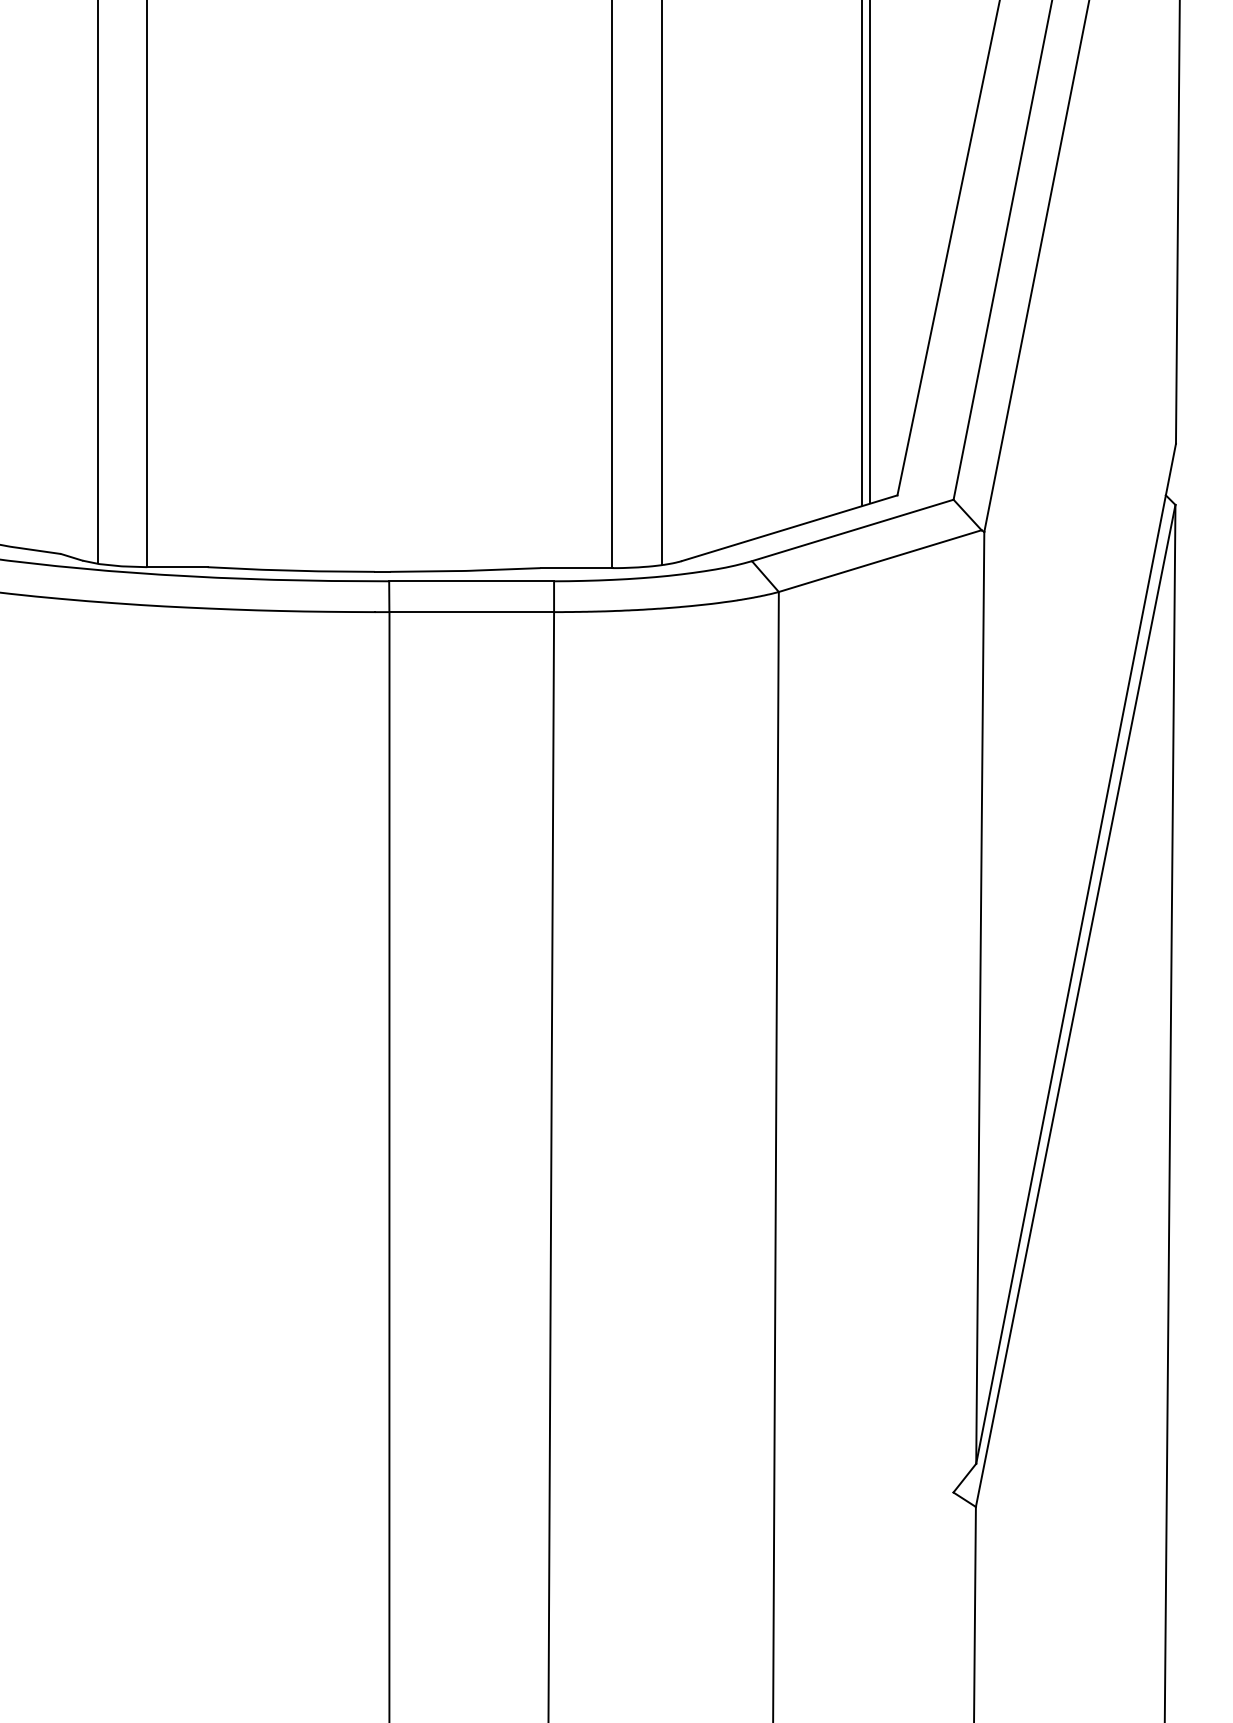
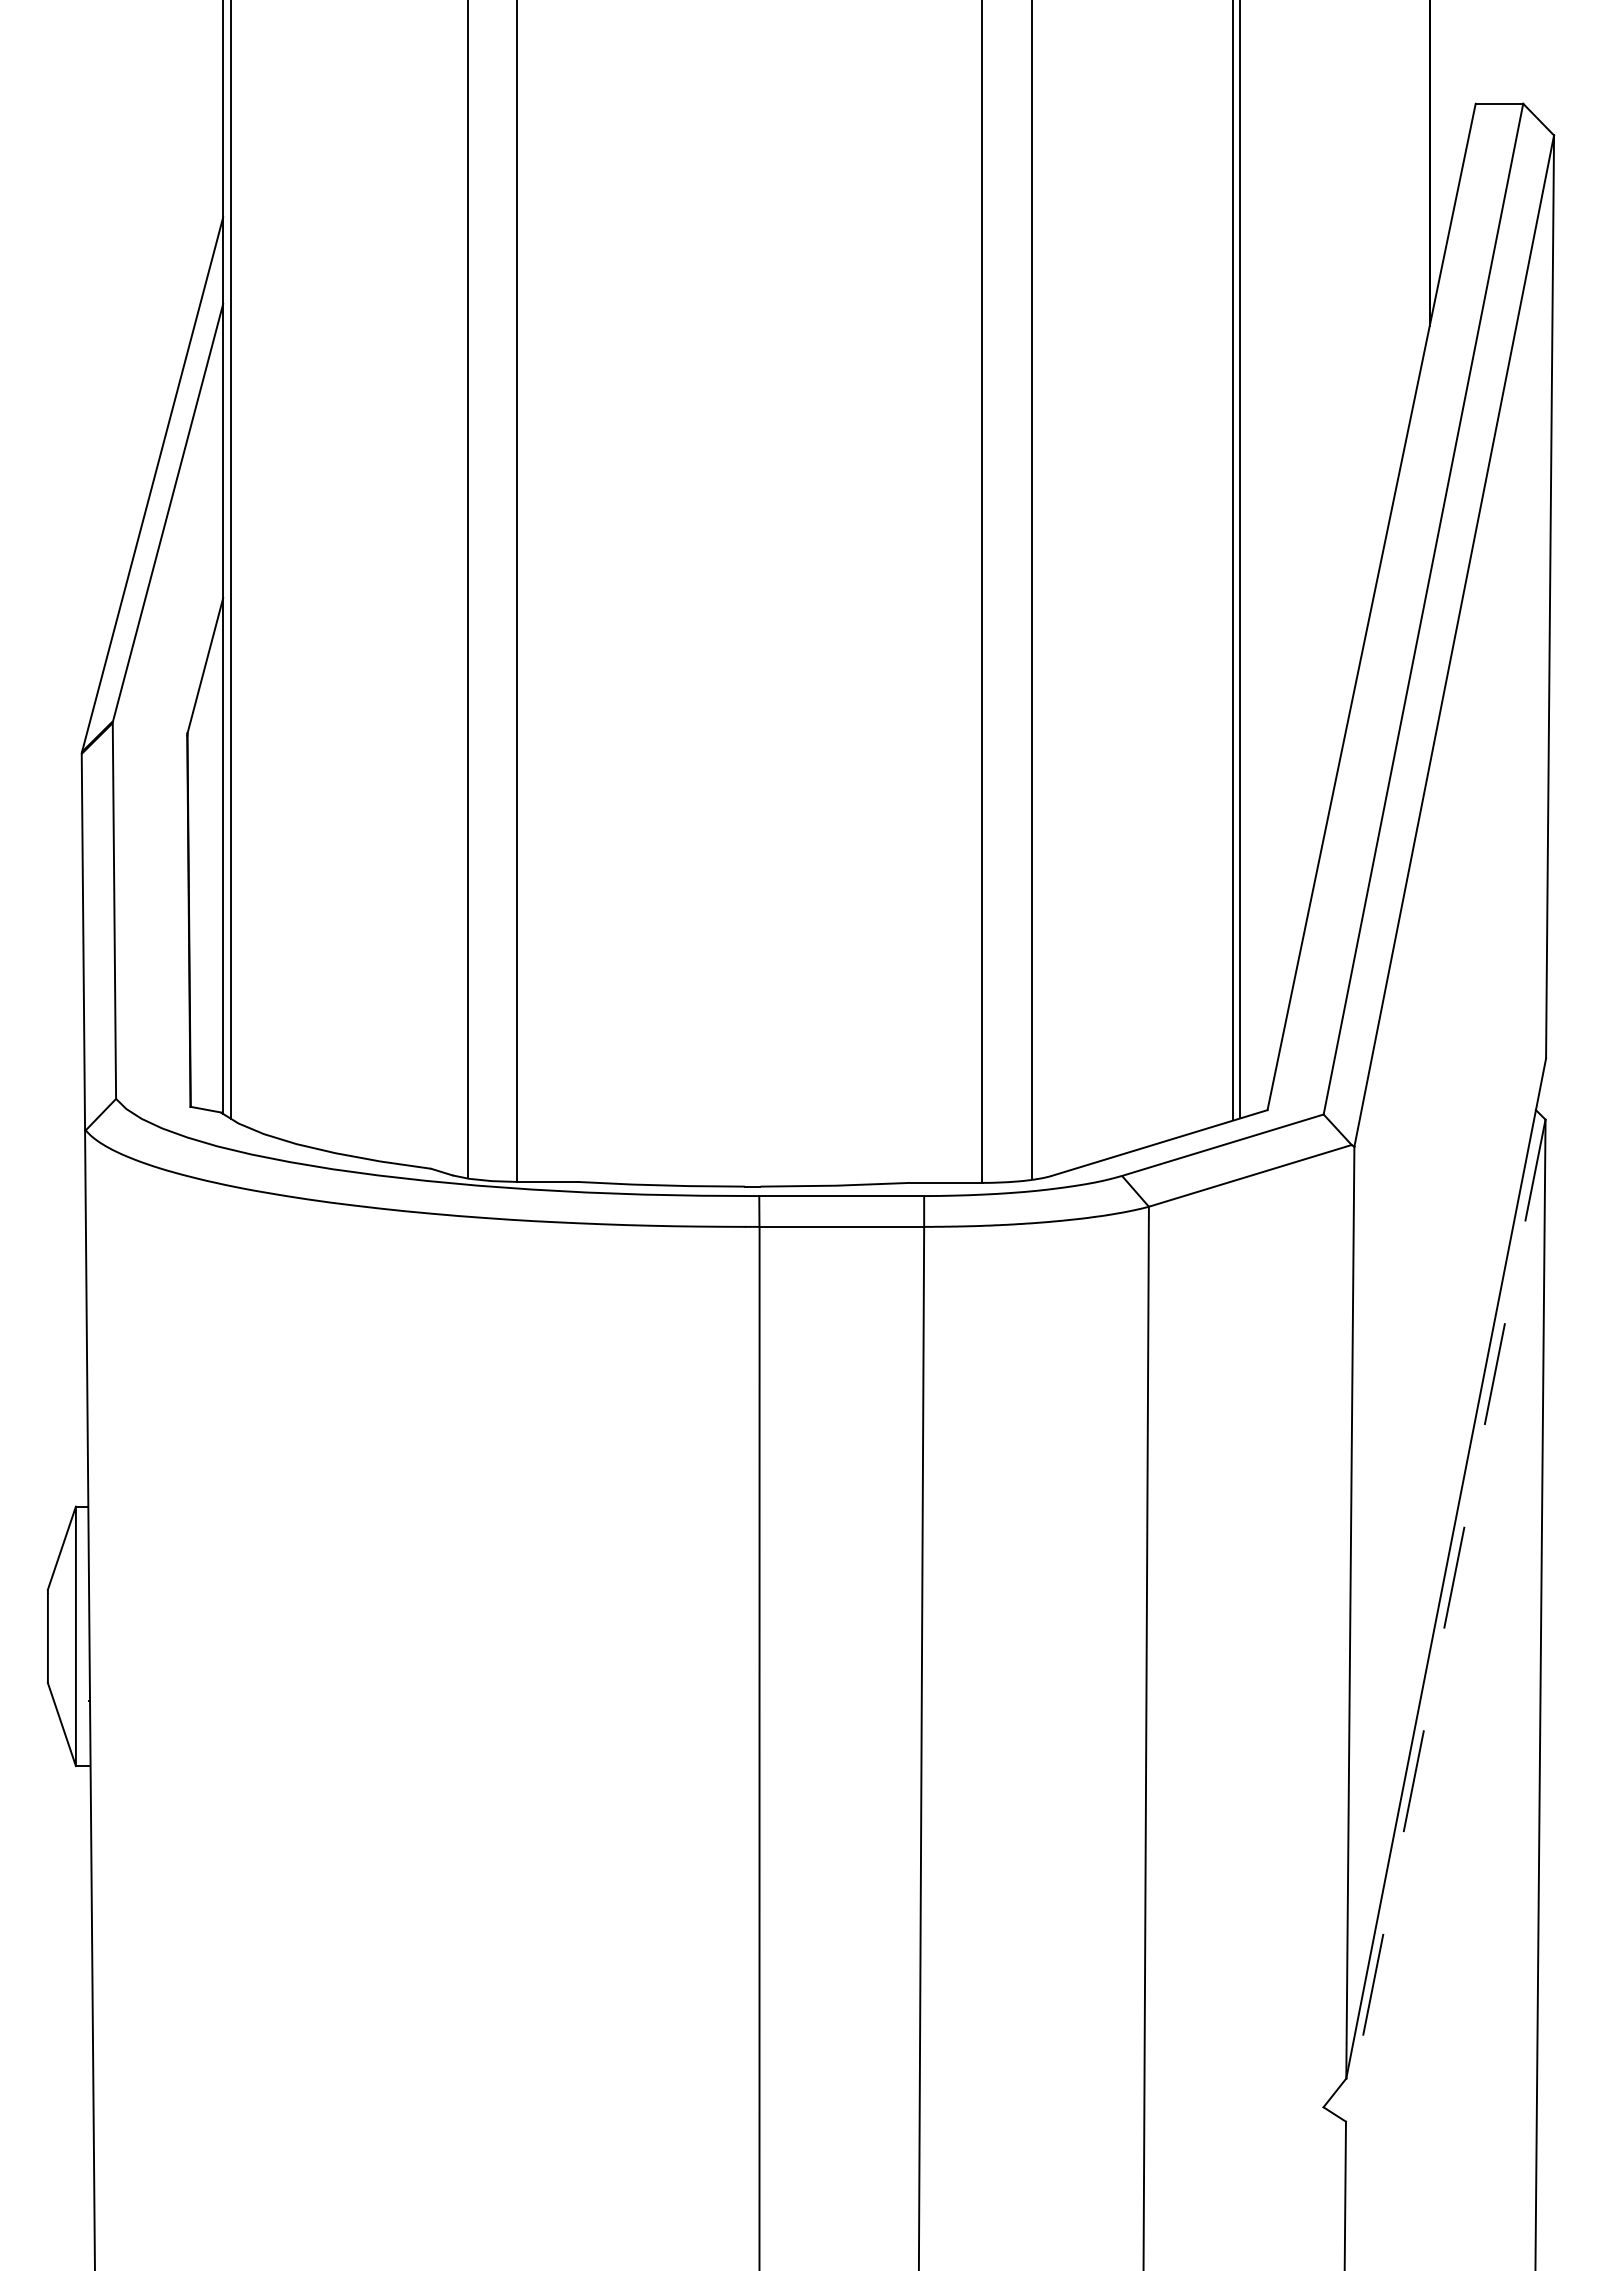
line: (1075, 1005) -> (1445, 1620), solid -> dashed

